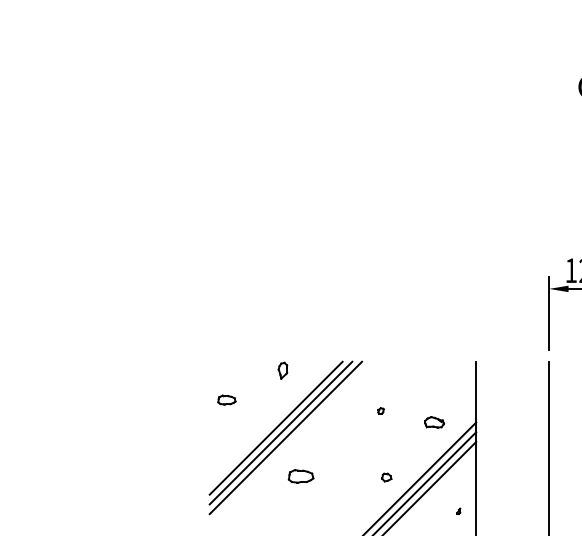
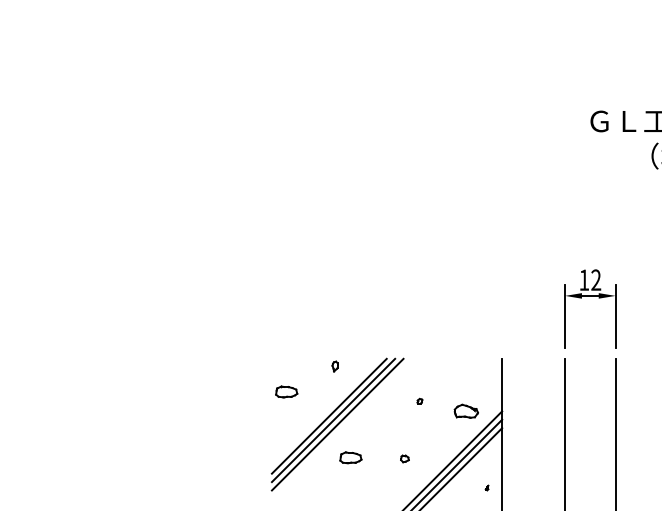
part: (282, 370) -> (334, 366), size x0.71
part: (226, 399) -> (286, 391), size x1.43
part: (433, 421) -> (465, 410), size x1.43
part: (386, 477) -> (404, 458), moved

